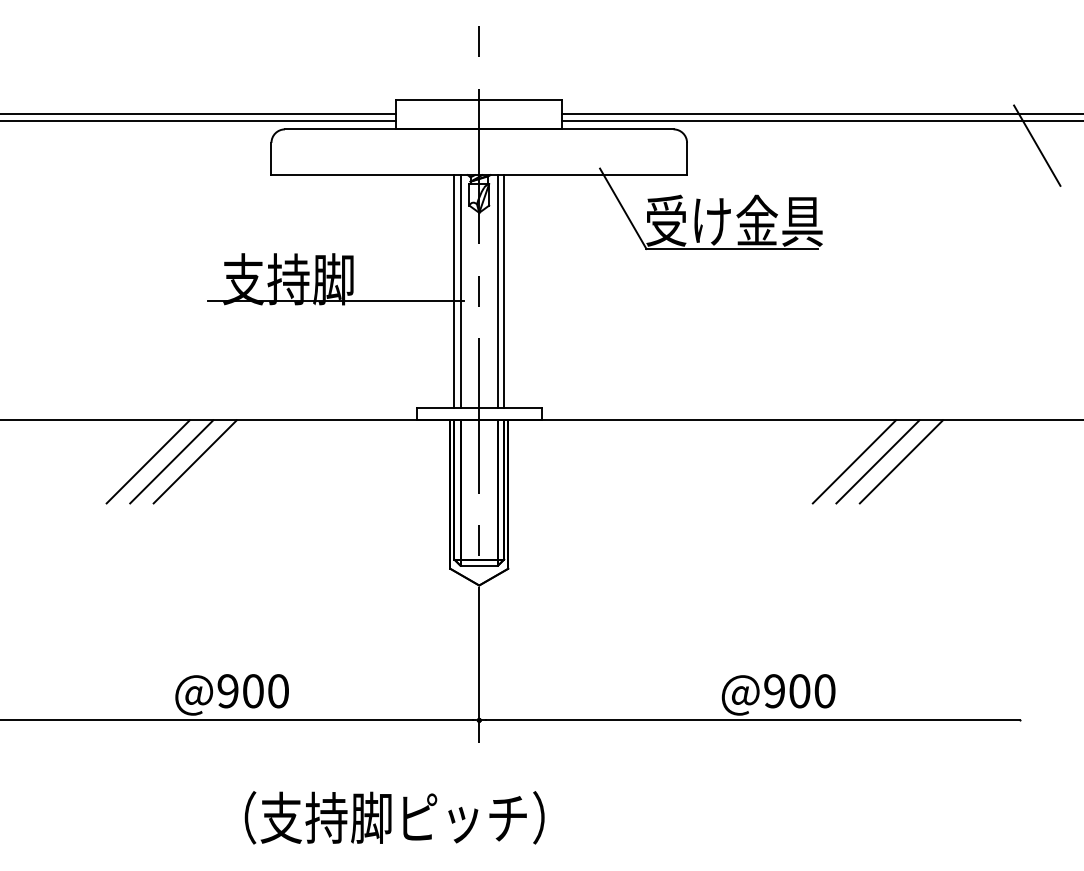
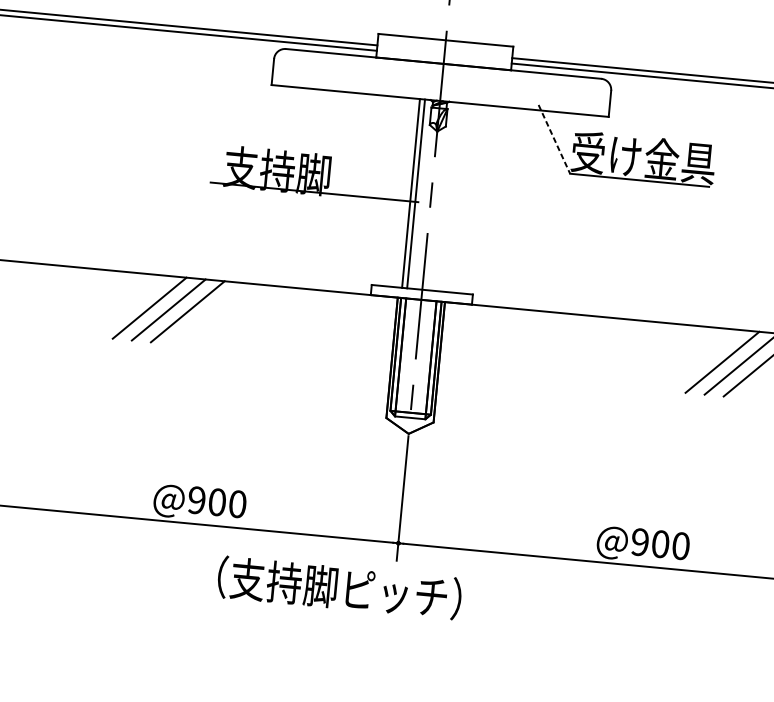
line: (623, 209) -> (554, 139), solid -> dashed
line: (497, 291) -> (446, 196), removed
line: (504, 291) -> (451, 197), removed
text: (394, 817) -> (339, 587), moved

